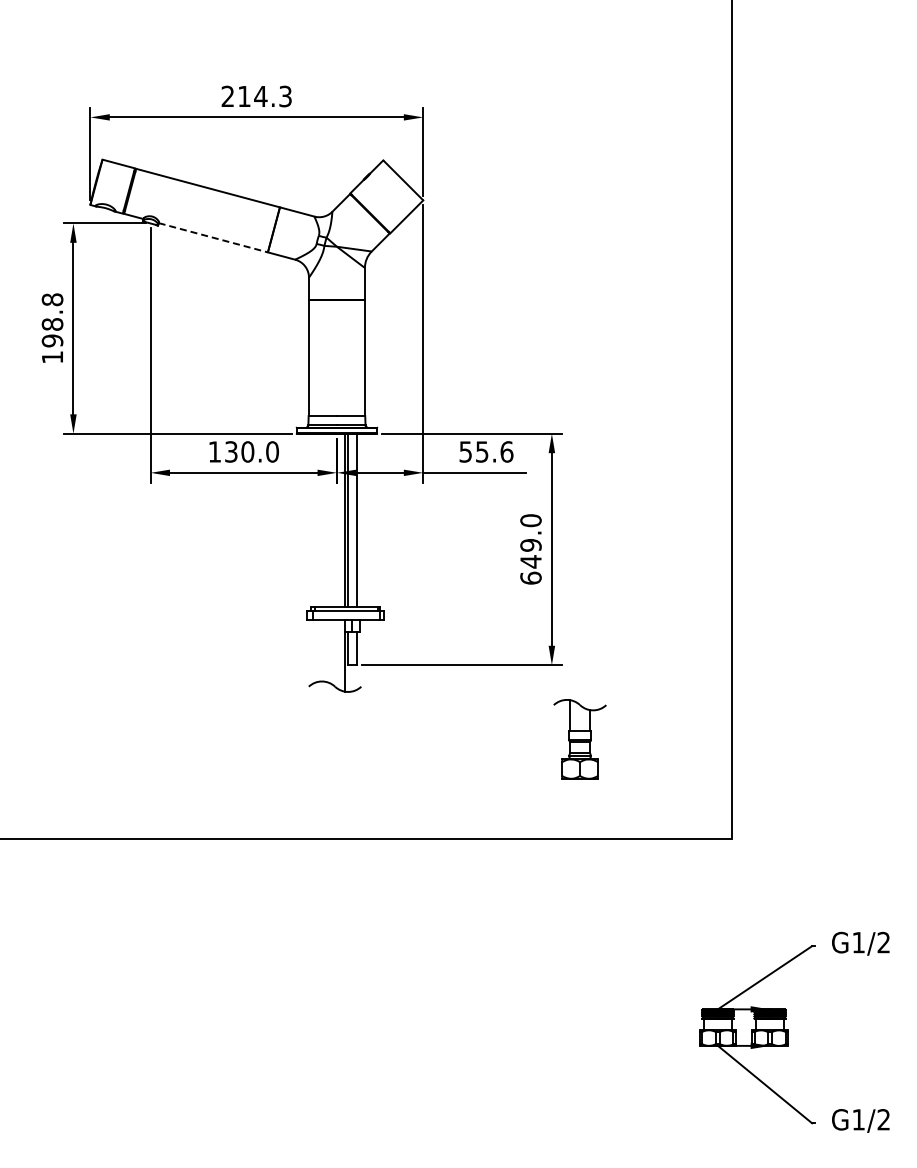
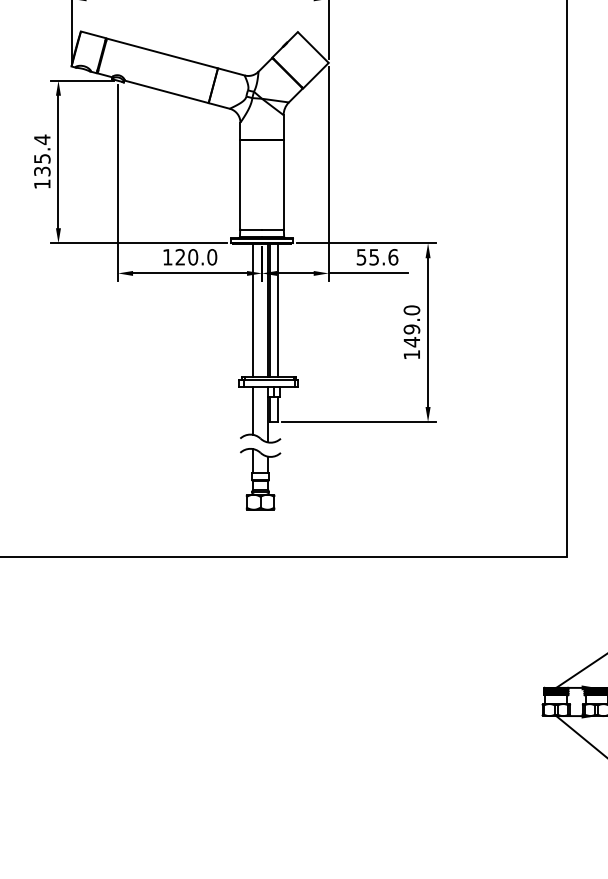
line: (213, 237) -> (166, 91), dashed -> solid
text: (52, 320) -> (42, 155), 198.8 -> 135.4
text: (231, 451) -> (180, 256), 130.0 -> 120.0
line: (325, 520) -> (253, 310), added
text: (530, 577) -> (411, 354), 649.0 -> 149.0
line: (325, 650) -> (253, 410), added
part: (579, 739) -> (260, 479), moved

